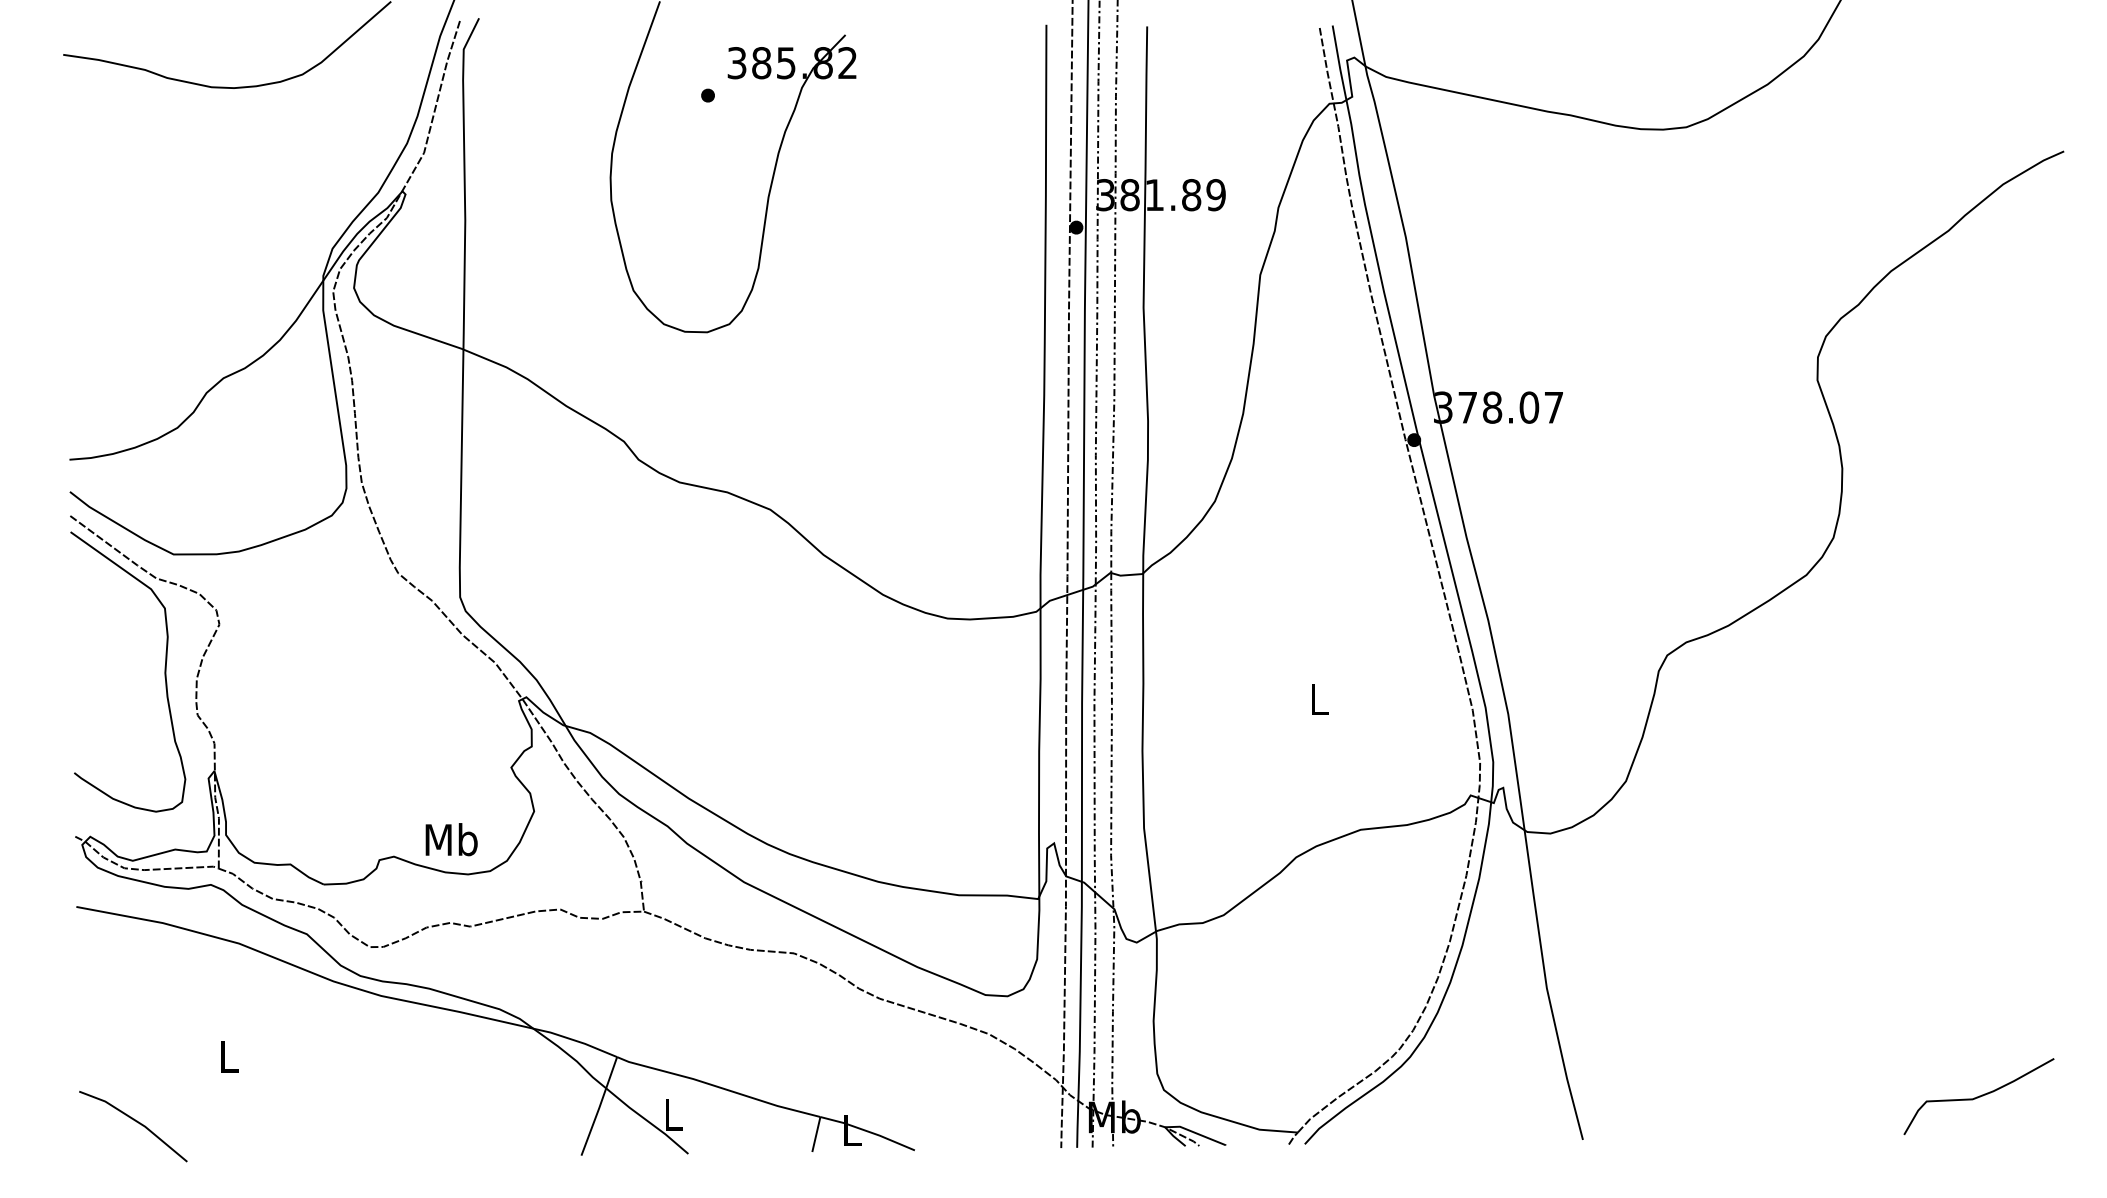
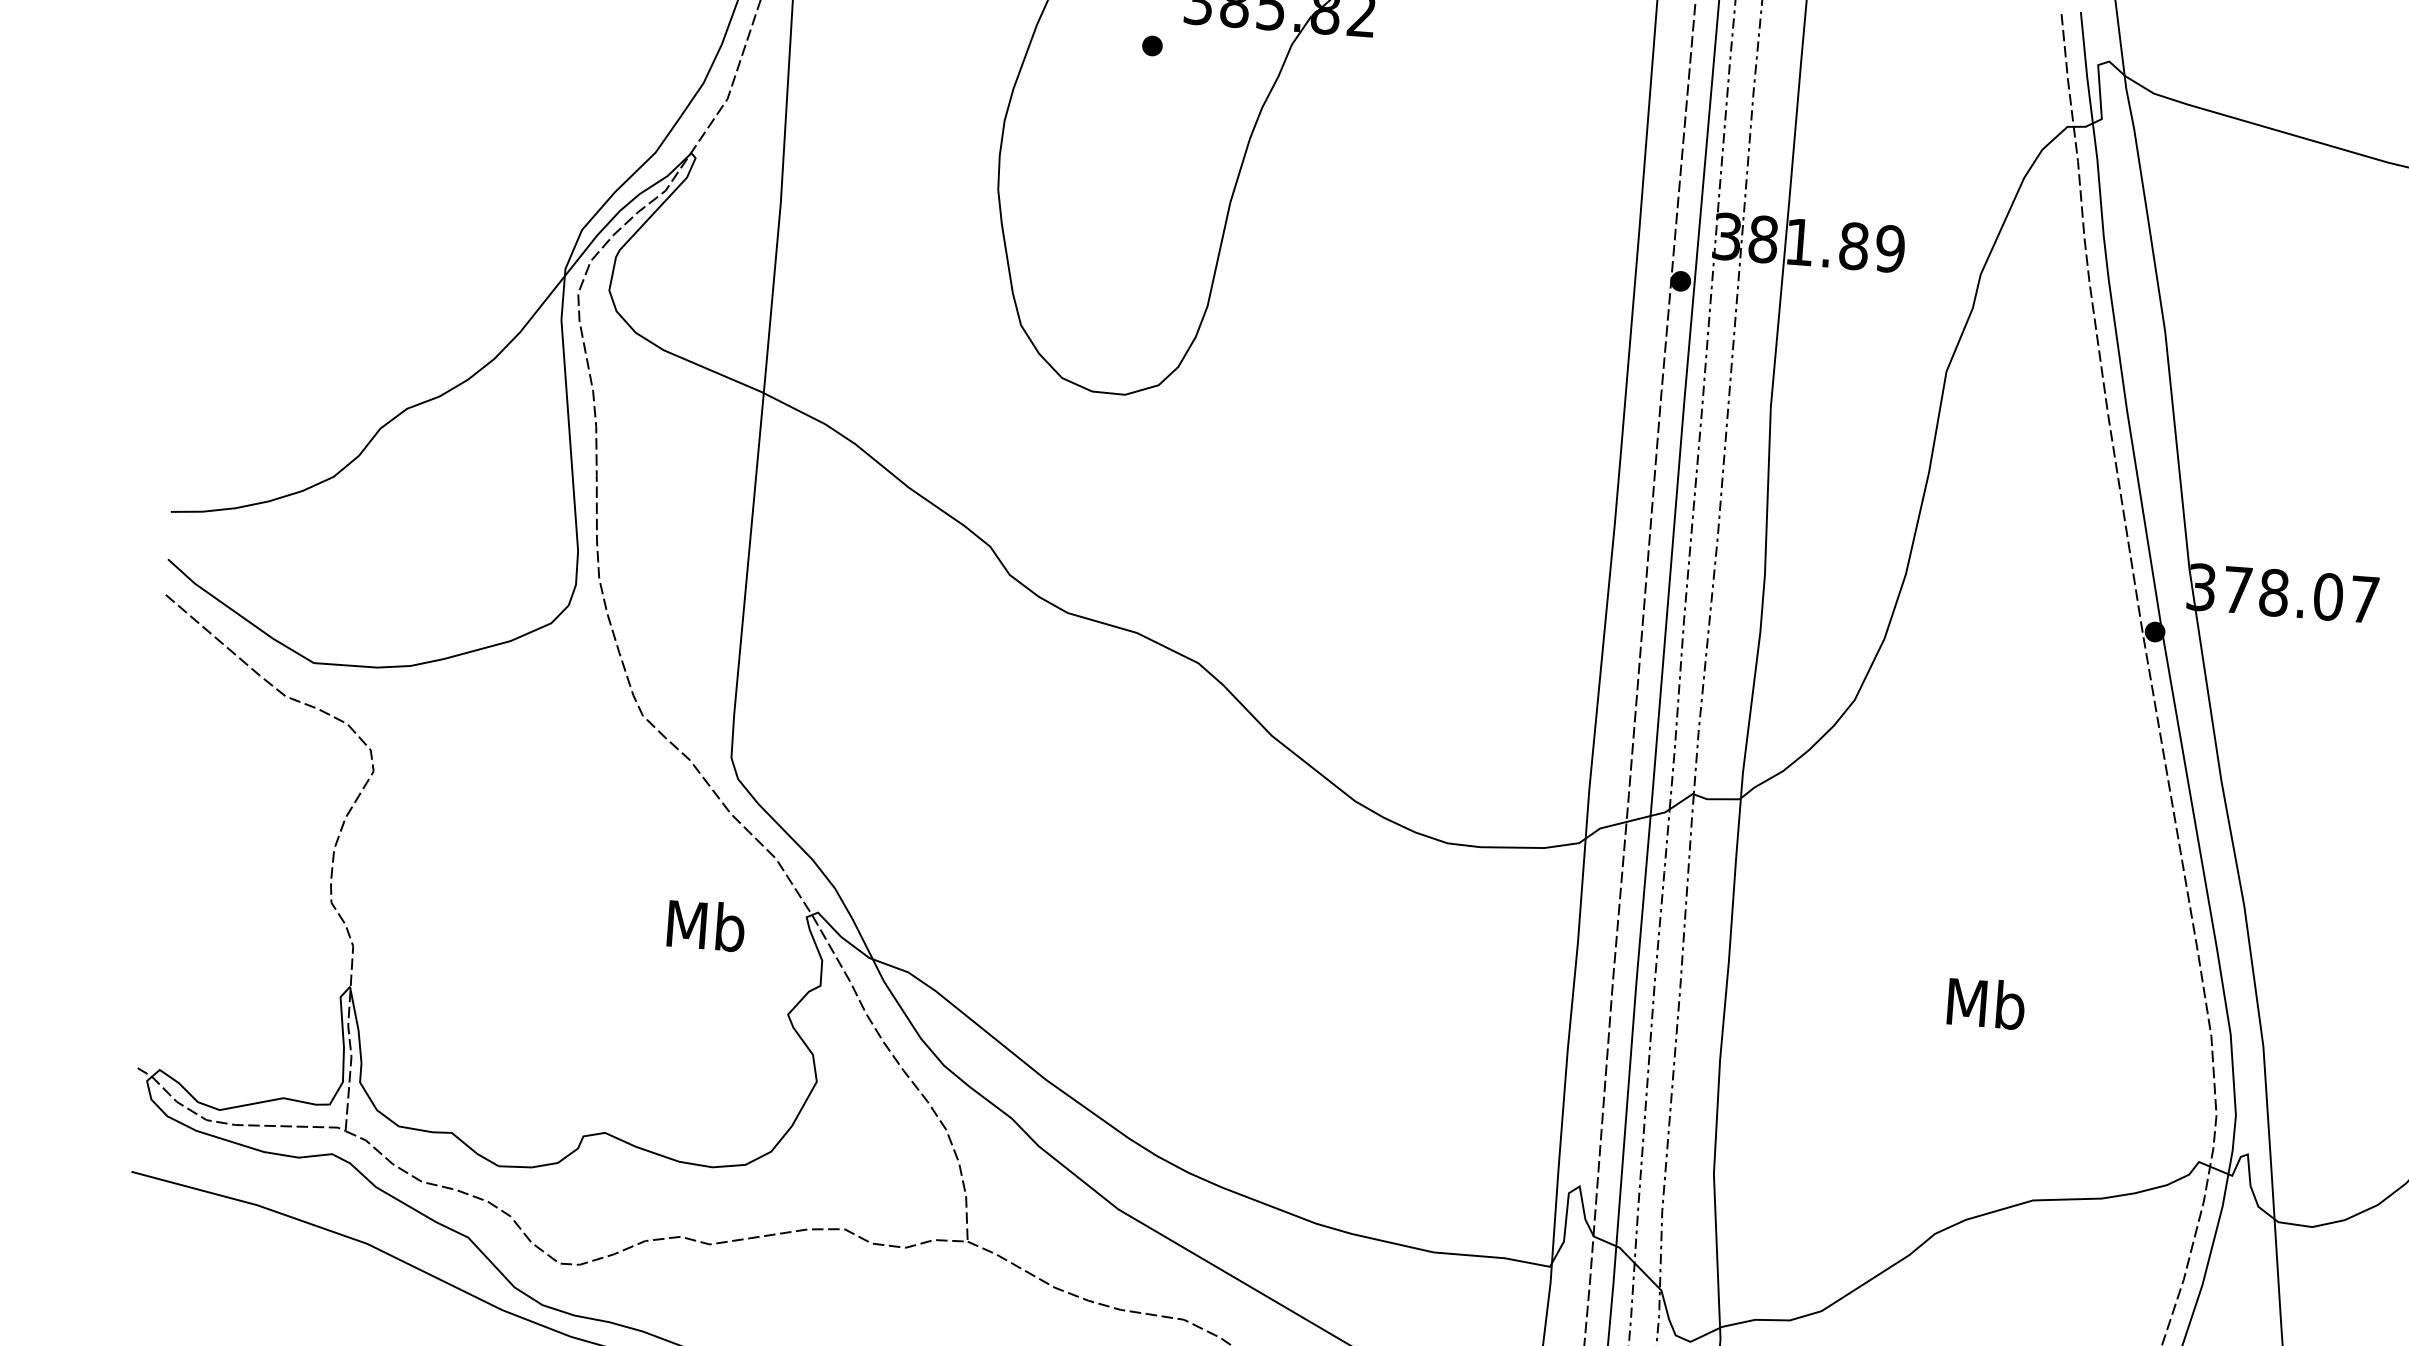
curve: (164, 671) -> (287, 834), removed
text: (1319, 698) -> (1986, 1002), L -> Mb
text: (451, 839) -> (706, 925), moved

